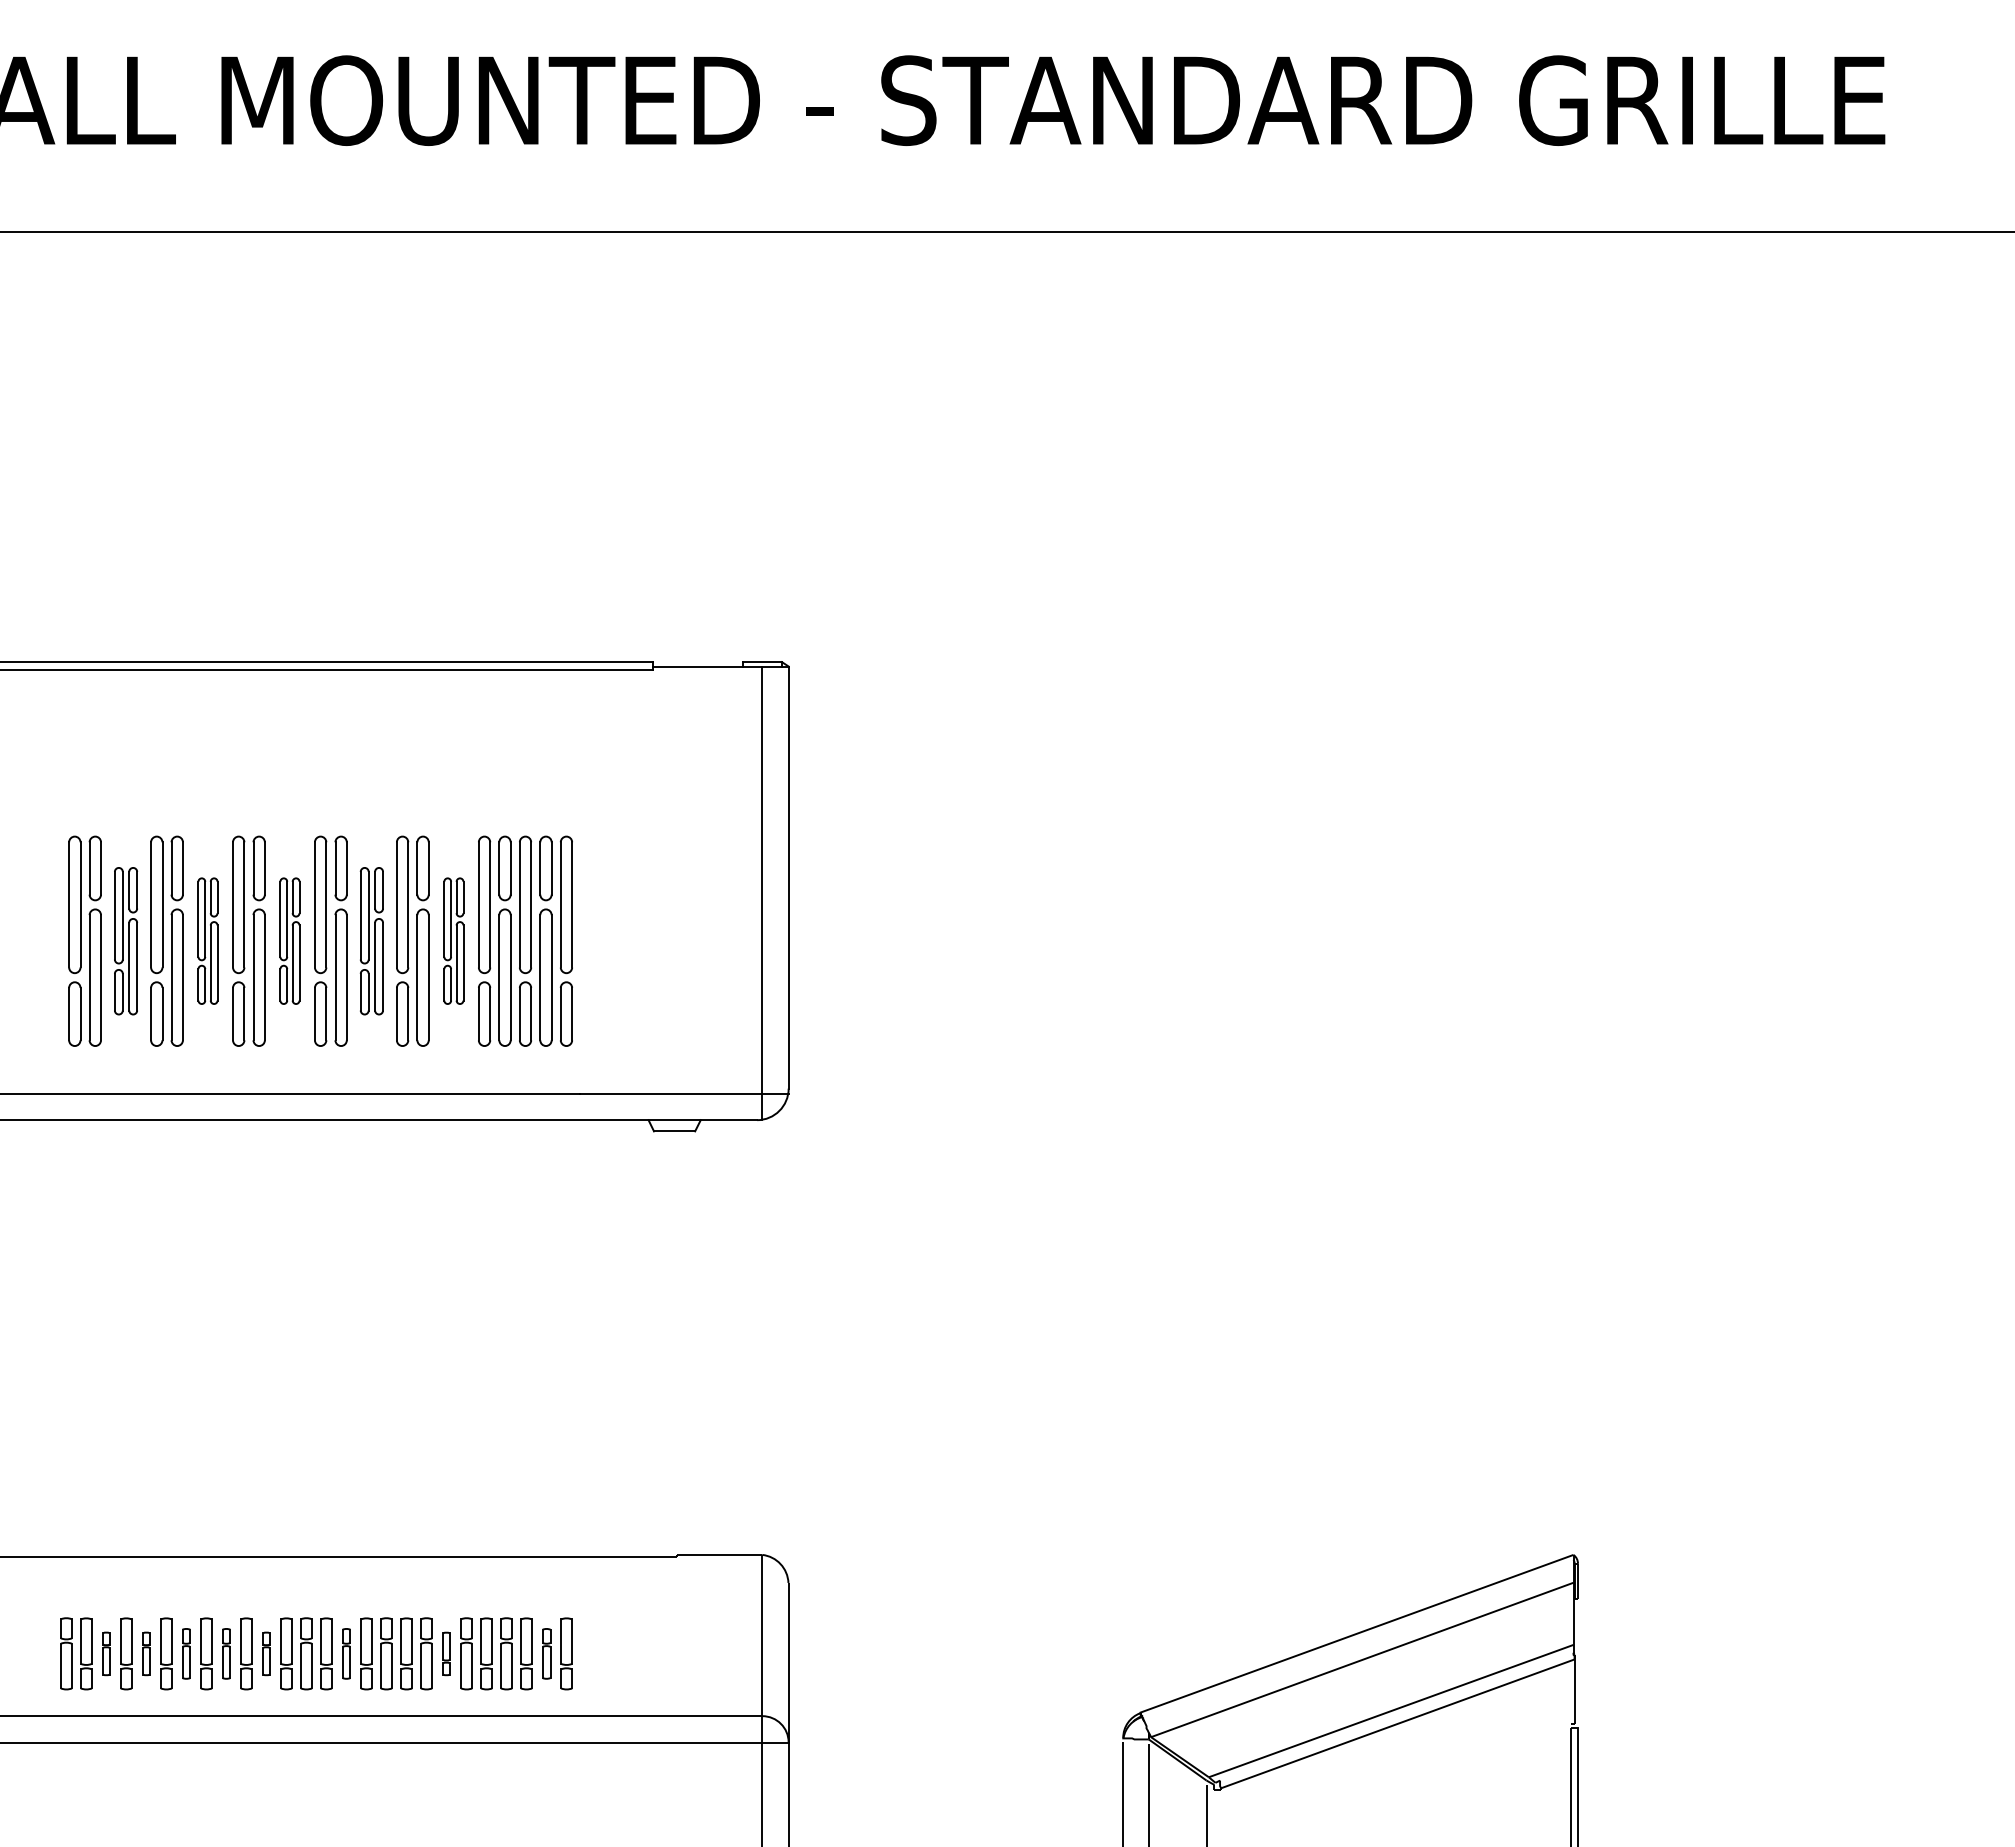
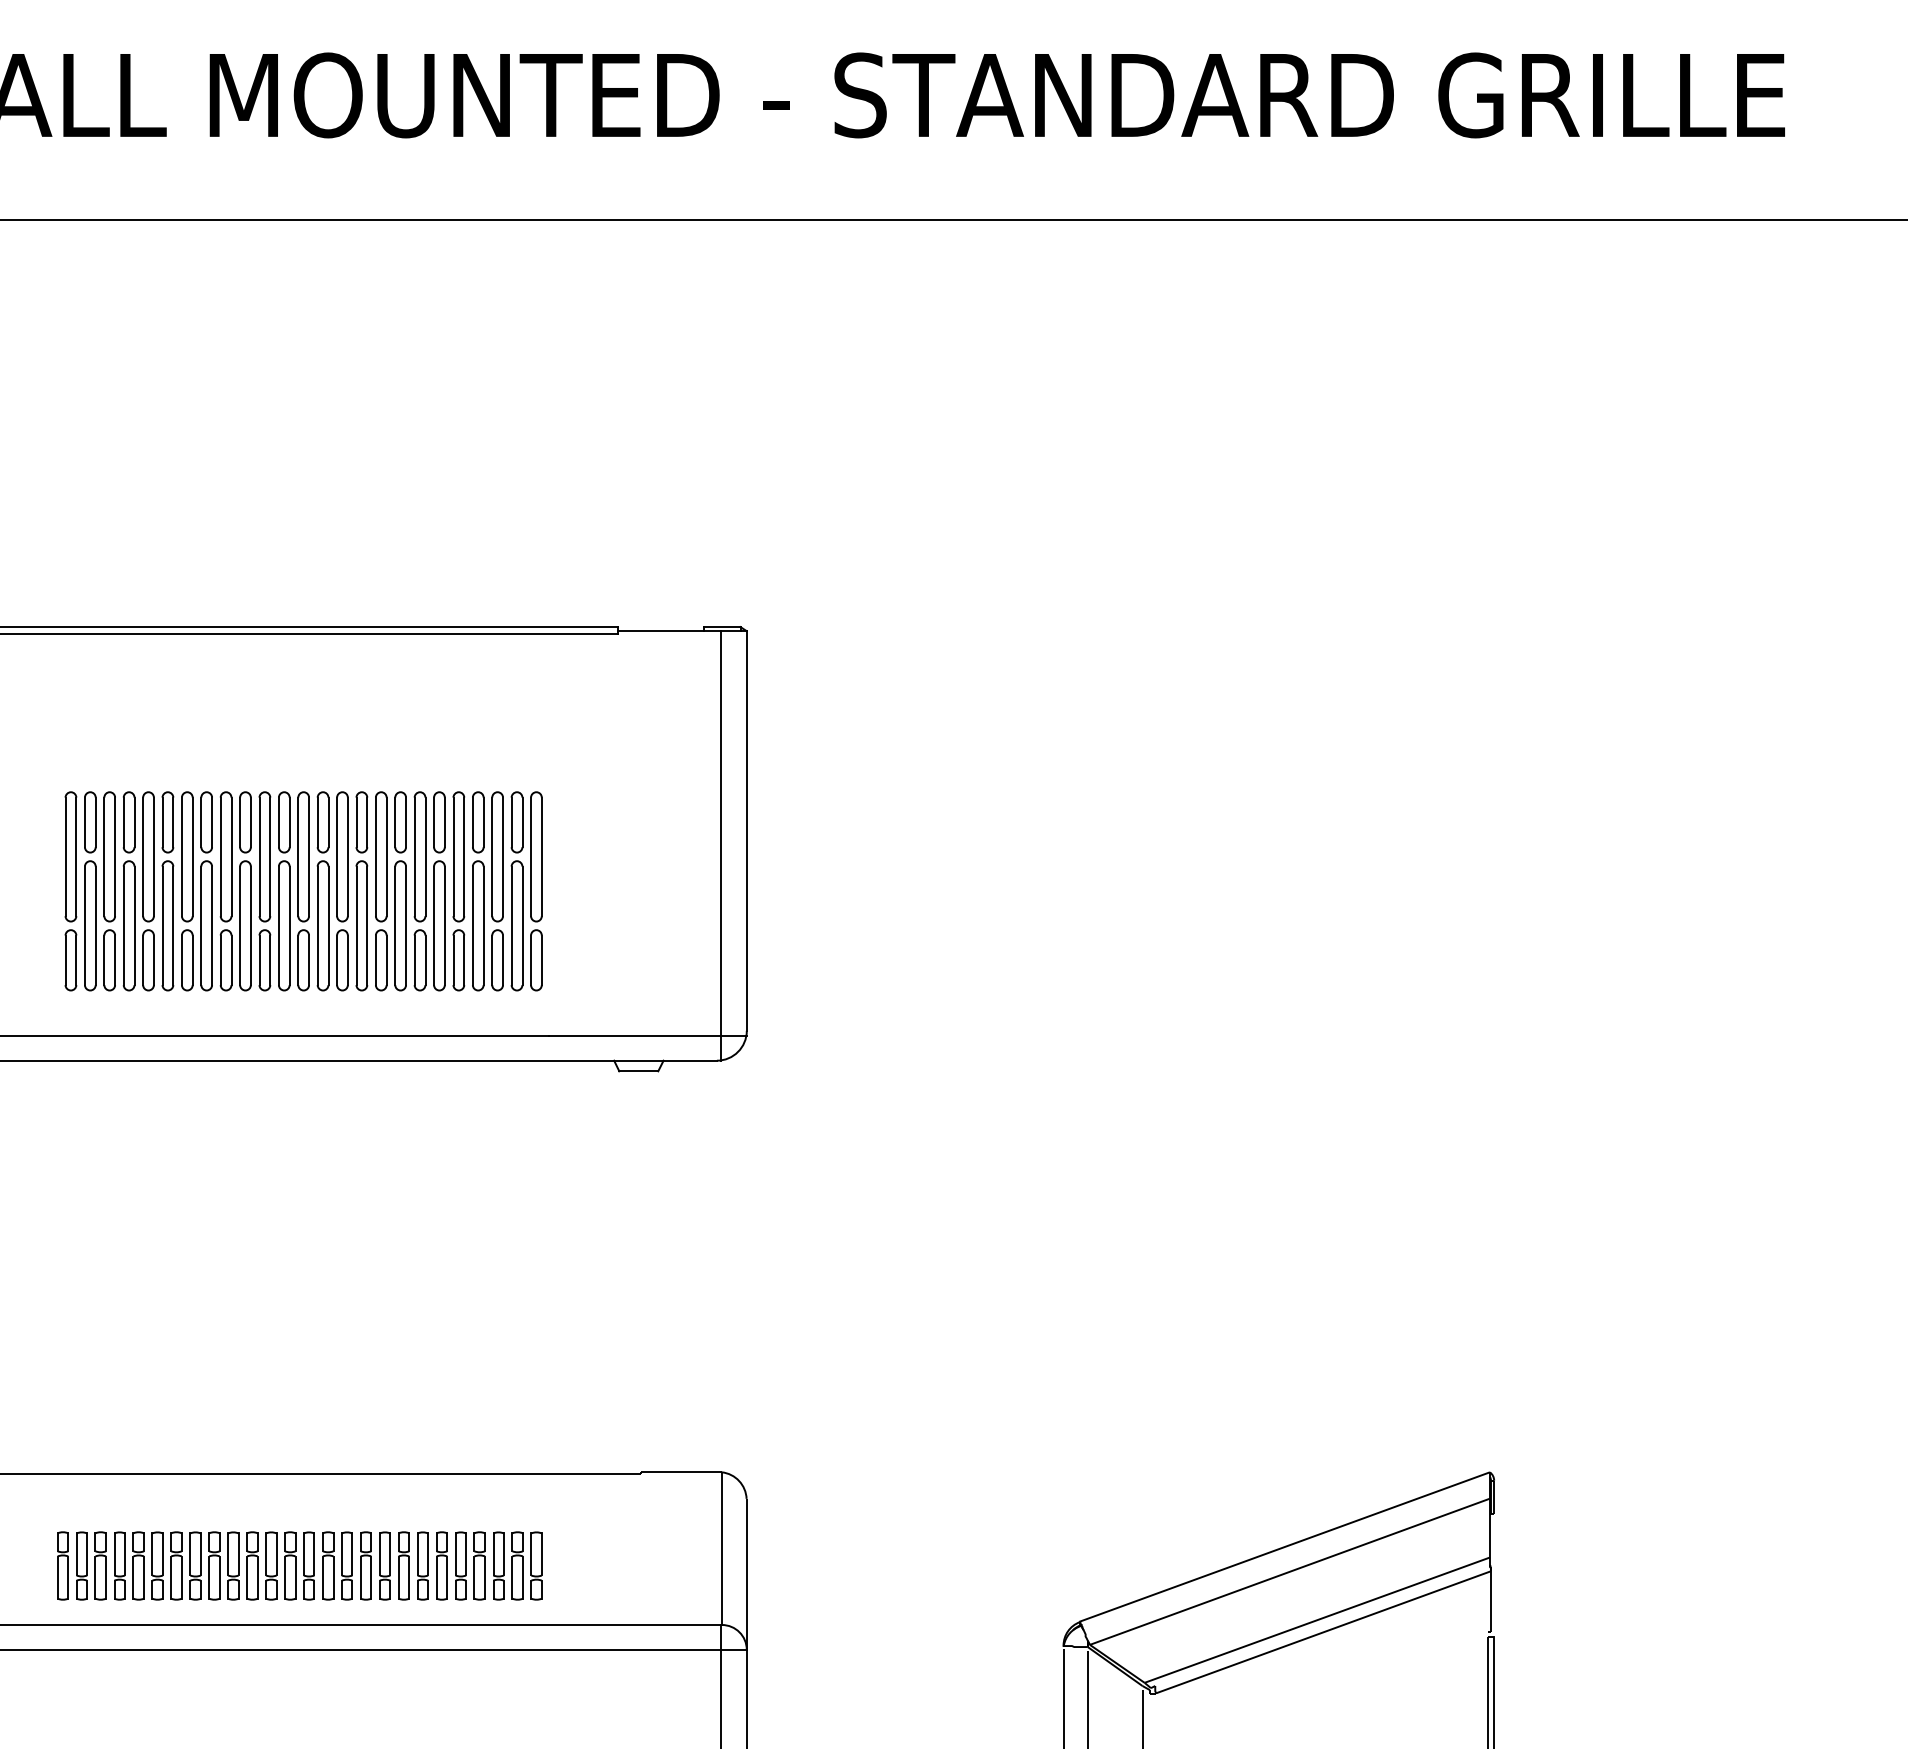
part: (125, 940) -> (118, 890), size x1.43
part: (207, 940) -> (196, 890), size x1.67
part: (289, 940) -> (274, 890), size x1.67
part: (371, 940) -> (351, 890), size x1.43
part: (453, 940) -> (429, 890), size x1.67
part: (106, 1653) -> (100, 1565), size x1.67
part: (146, 1653) -> (138, 1565), size x1.67
part: (186, 1653) -> (176, 1565), size x1.43
part: (226, 1653) -> (214, 1565), size x1.43
part: (266, 1653) -> (252, 1565), size x1.67
part: (346, 1653) -> (328, 1565), size x1.43
part: (446, 1653) -> (422, 1565), size x1.67
part: (546, 1653) -> (517, 1565), size x1.43

